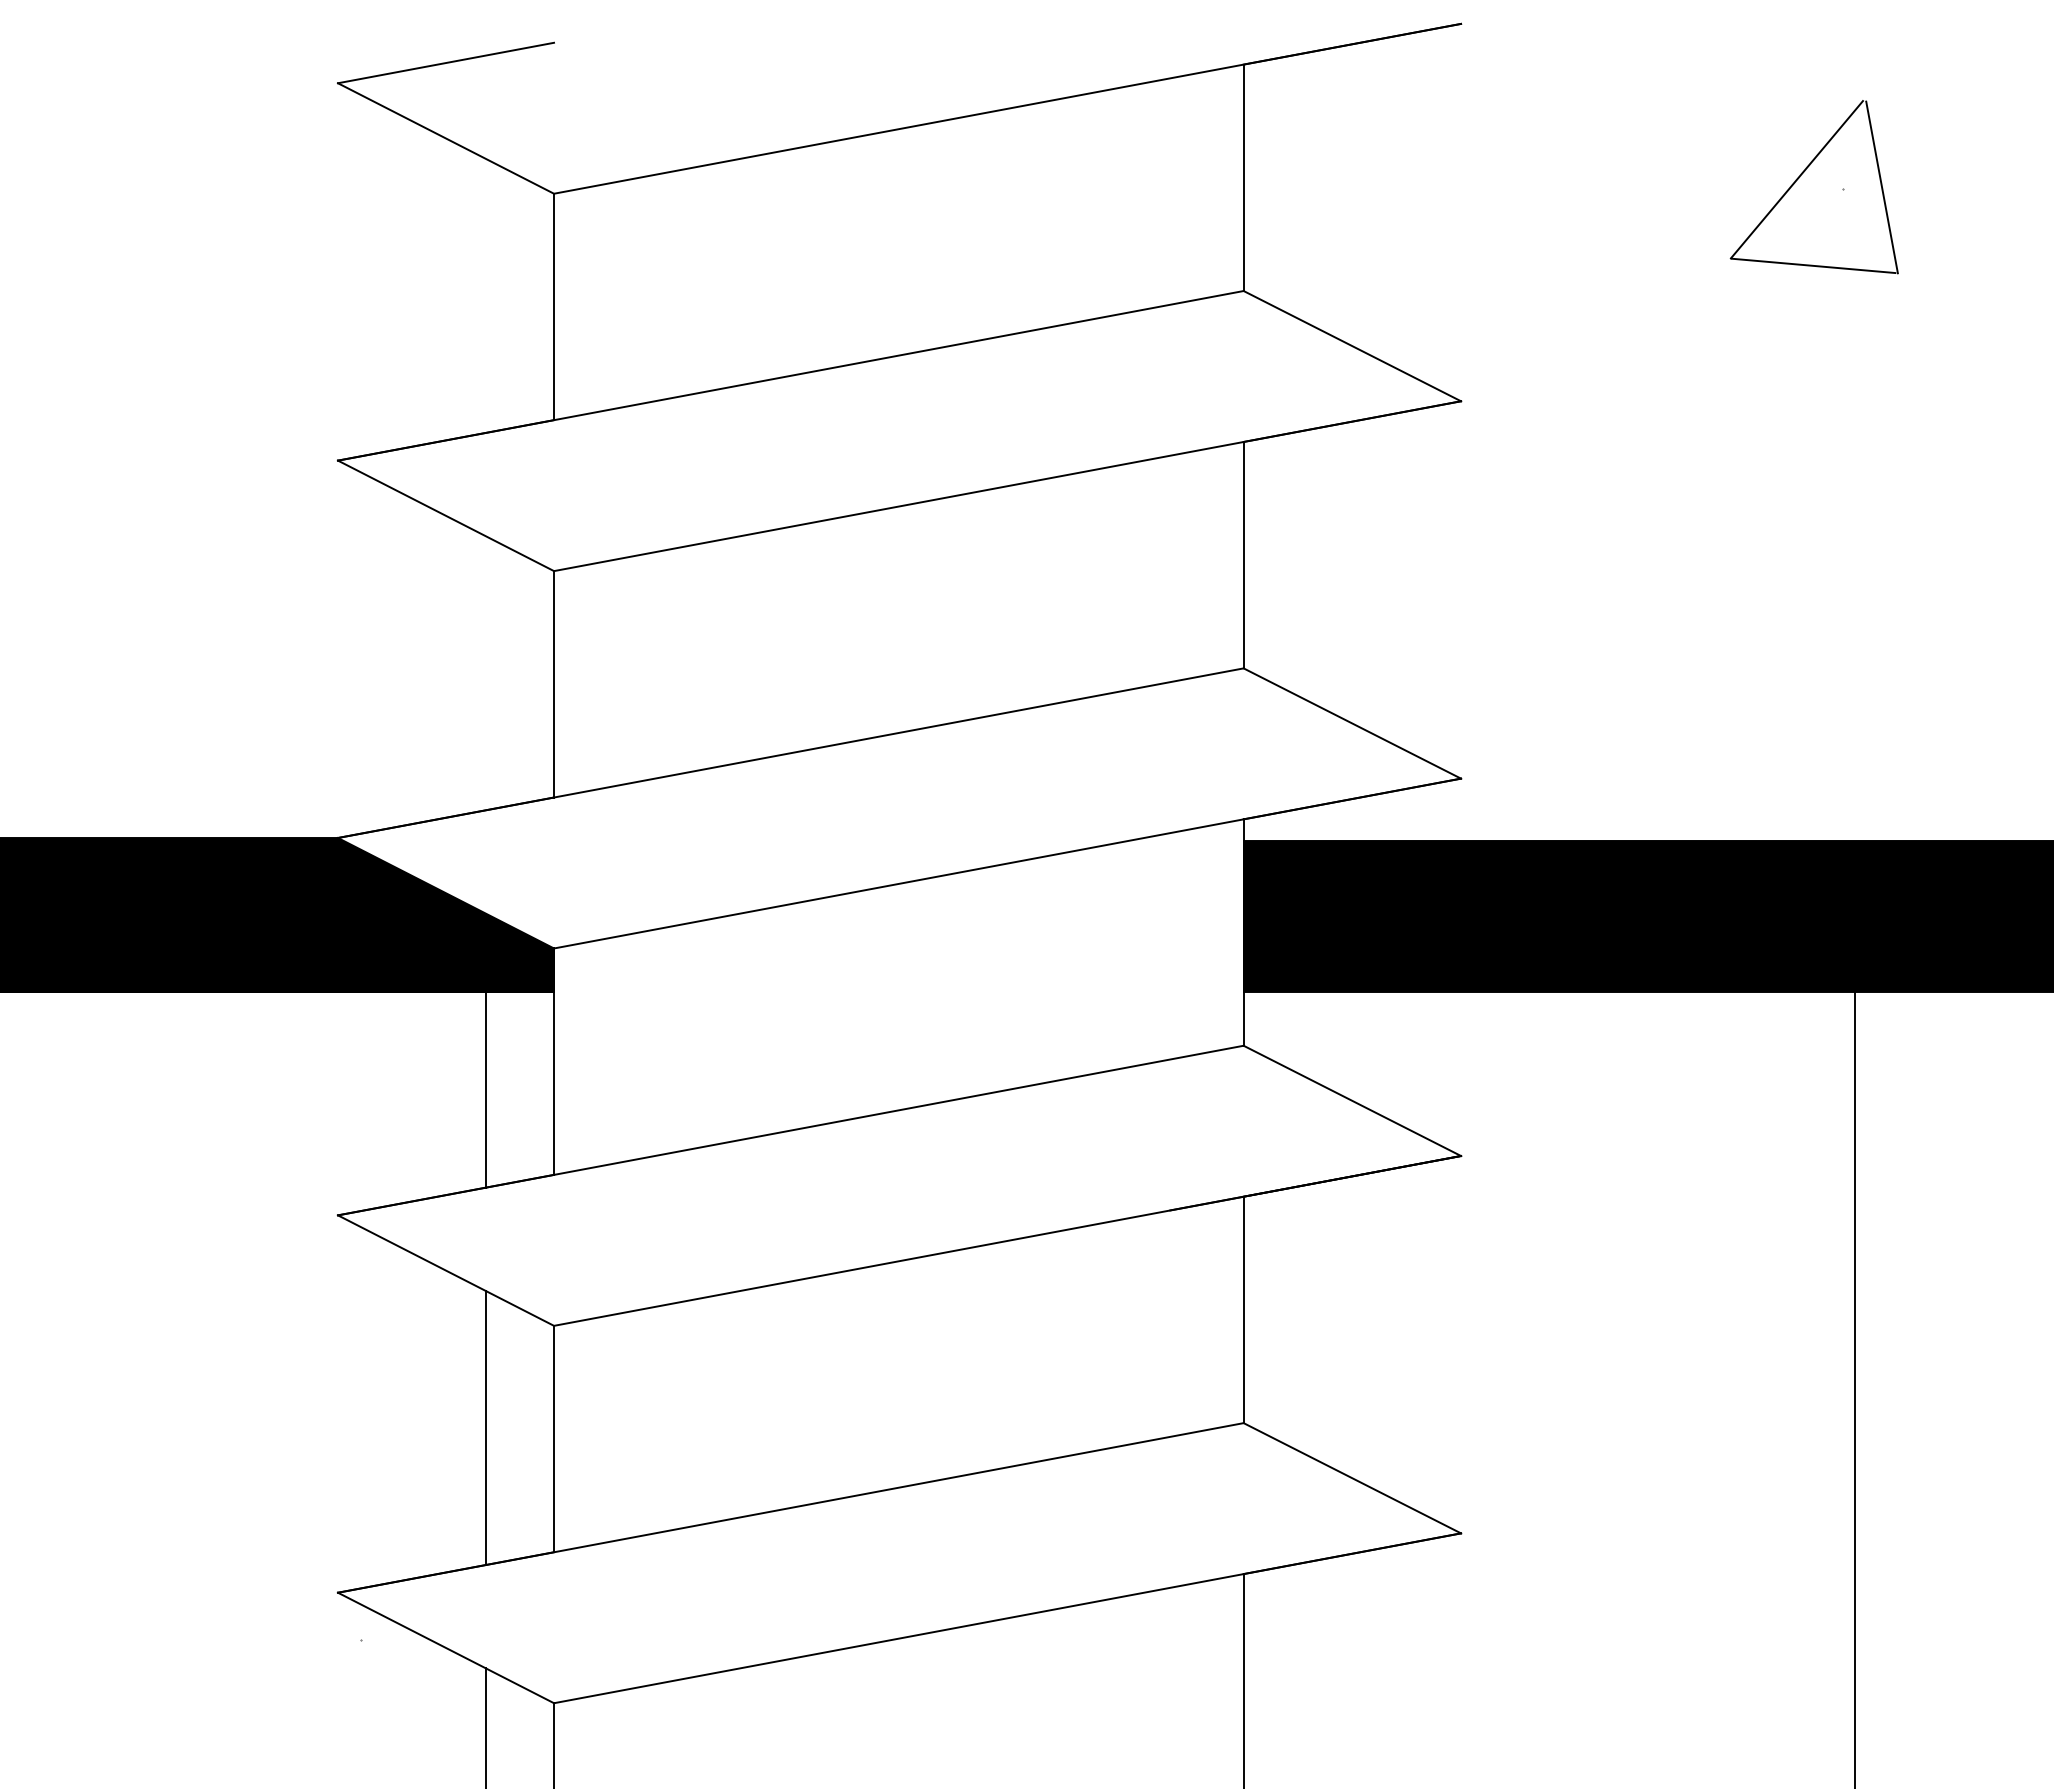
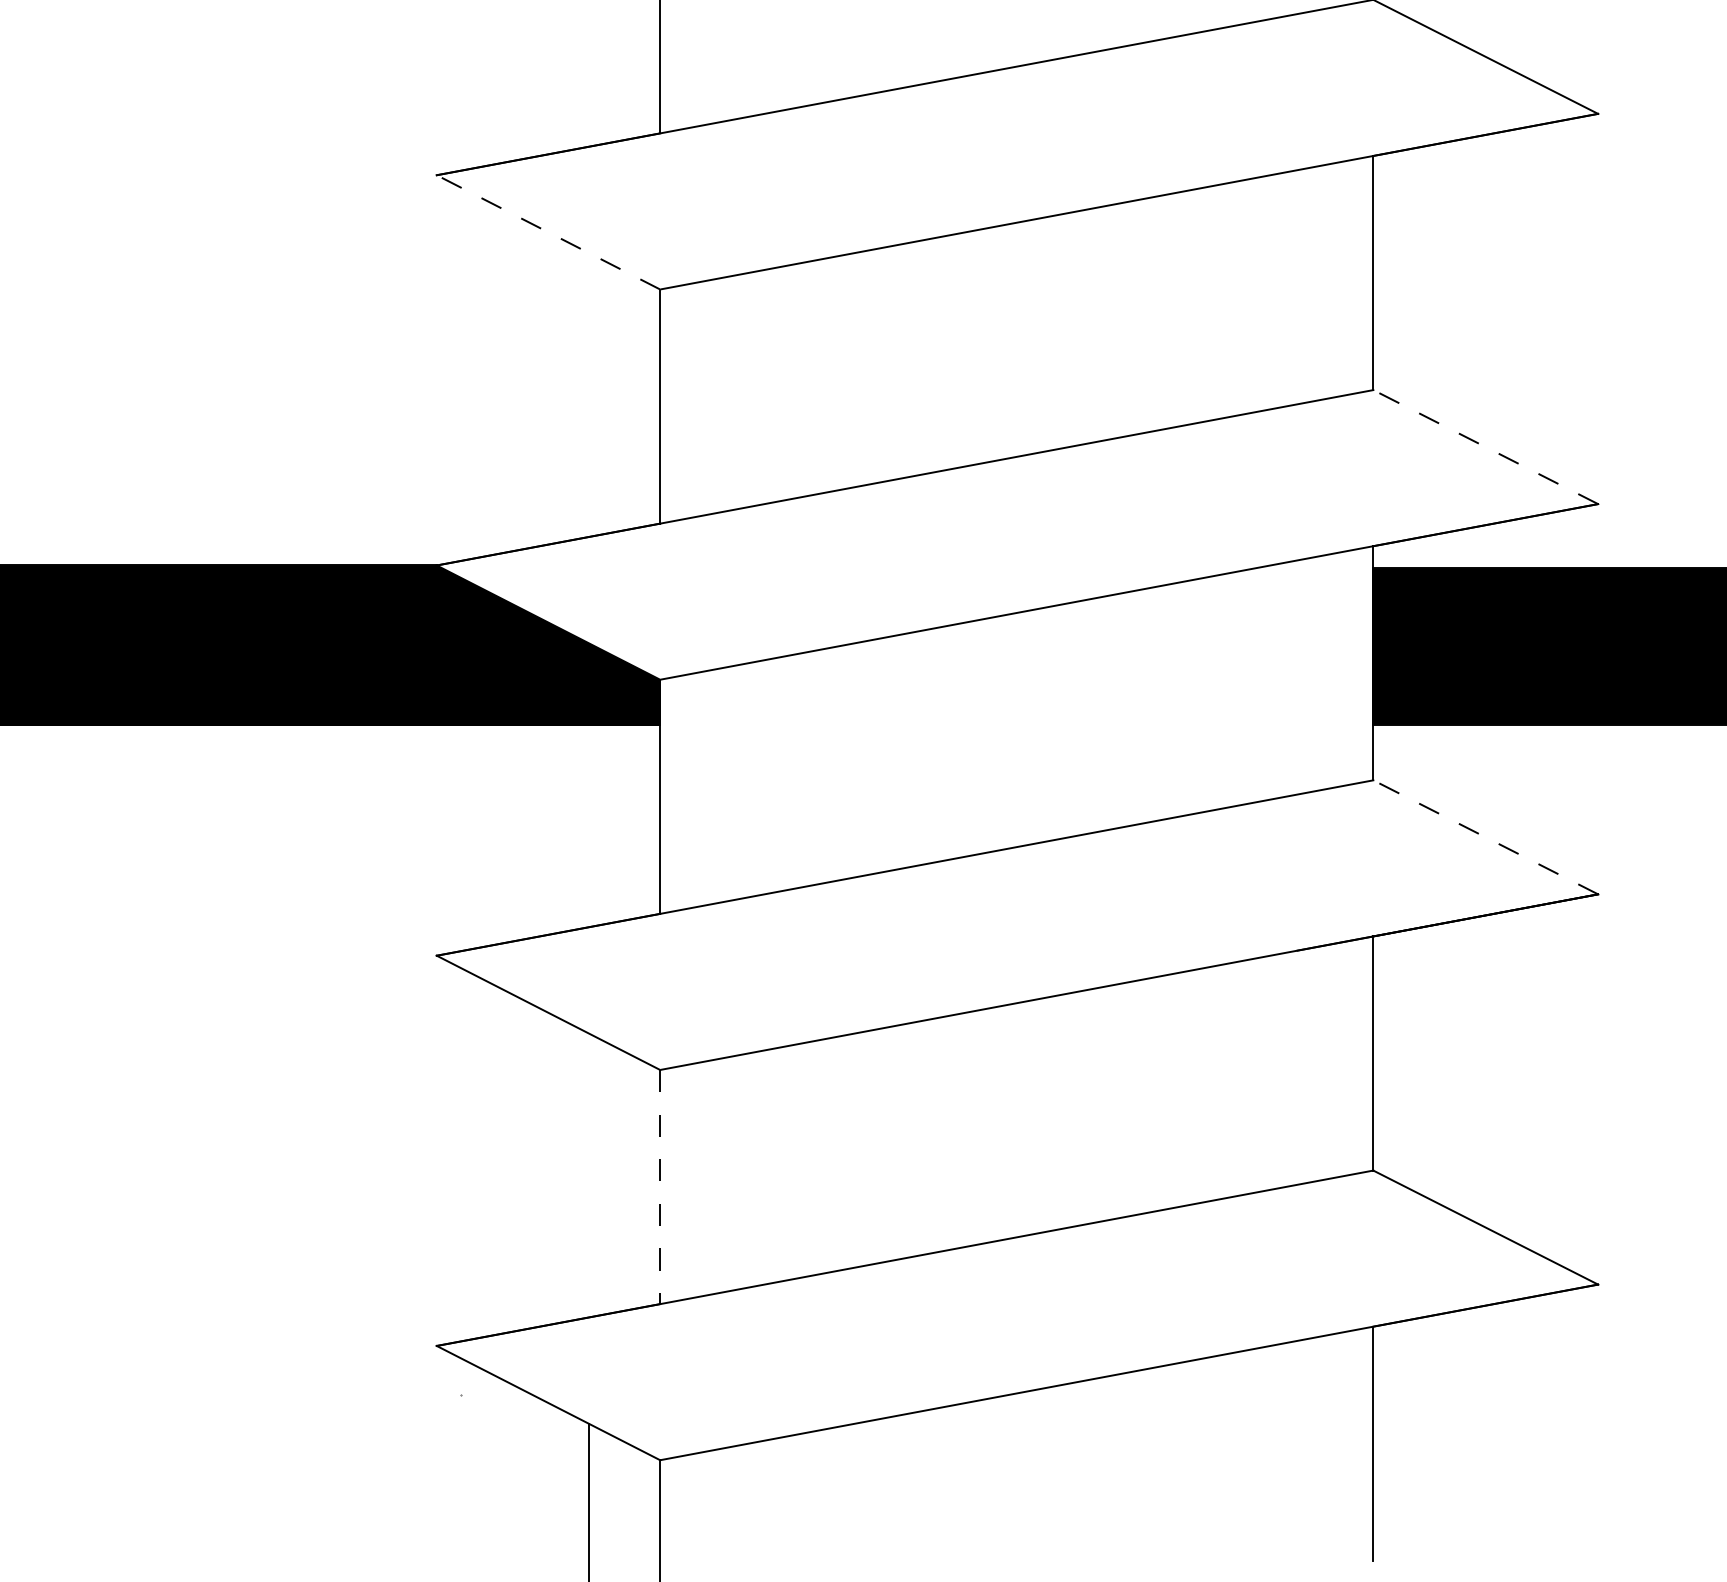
line: (445, 515) -> (547, 231), solid -> dashed
line: (1352, 723) -> (1485, 447), solid -> dashed
line: (485, 1089) -> (589, 825), removed
line: (1352, 1100) -> (1485, 836), solid -> dashed
line: (485, 1427) -> (589, 1175), removed
line: (554, 1439) -> (660, 1187), solid -> dashed

